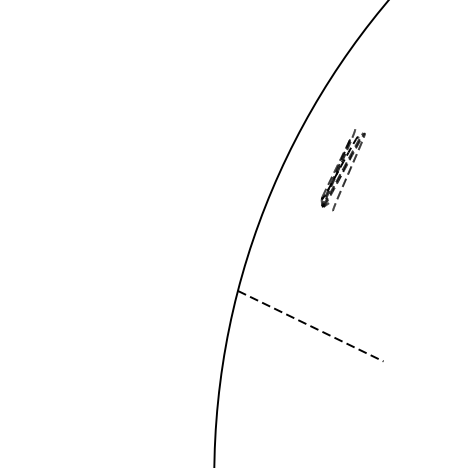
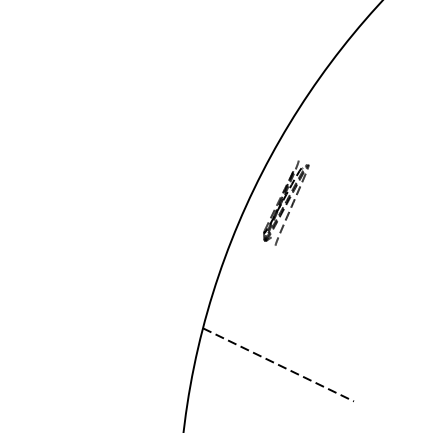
part: (342, 170) -> (285, 203), moved

